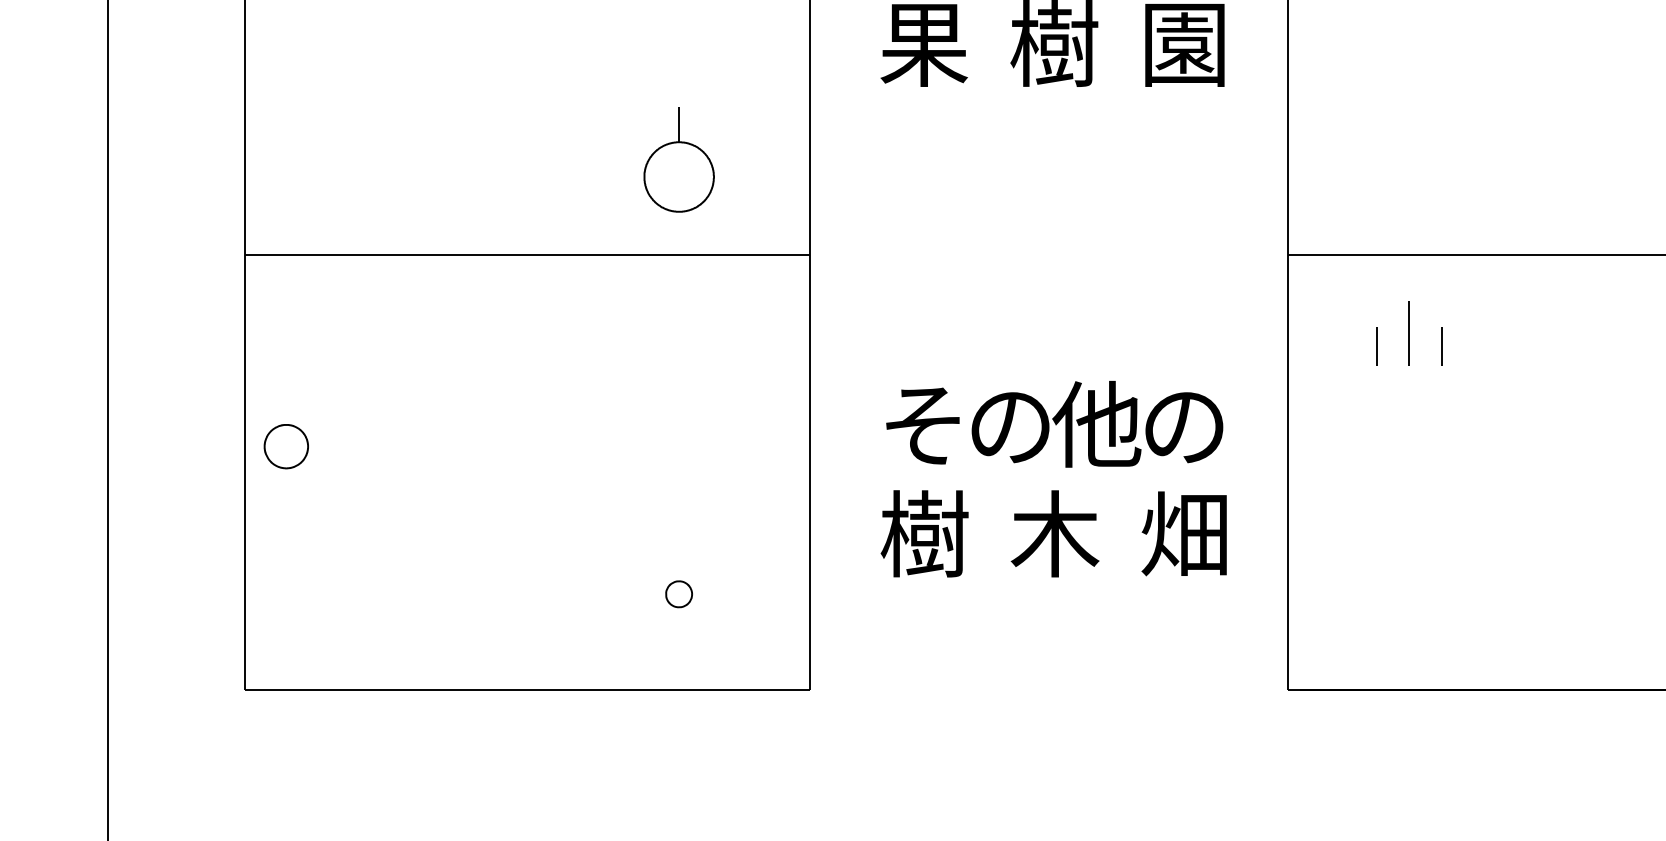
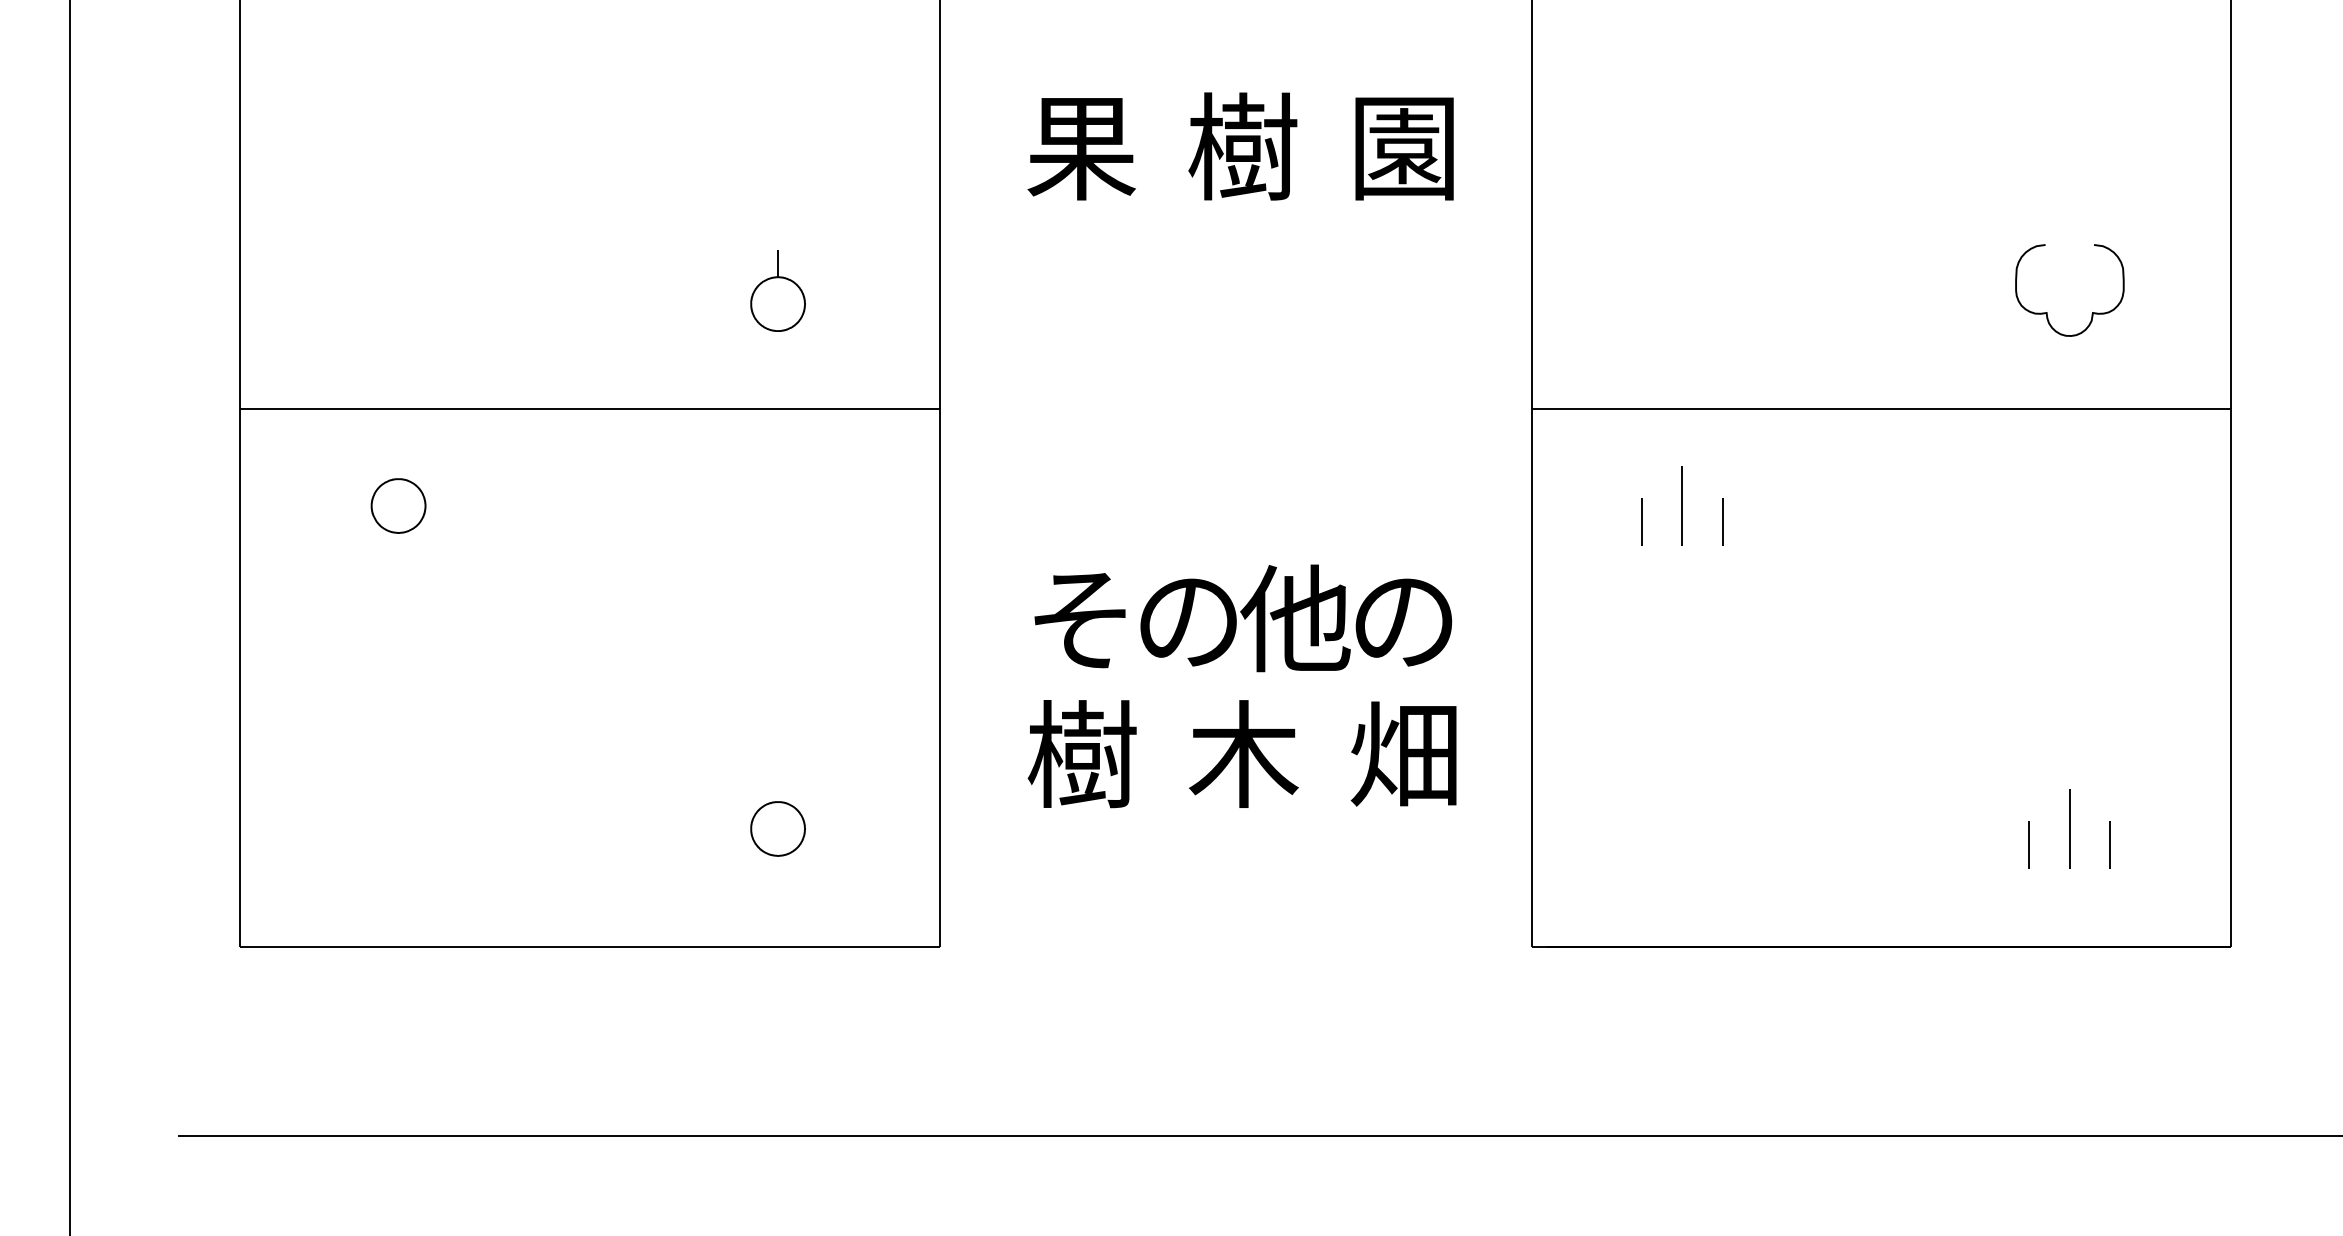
part: (678, 159) -> (777, 290), size x0.62
part: (286, 446) -> (398, 505), moved
part: (678, 593) -> (777, 828), size x1.67

